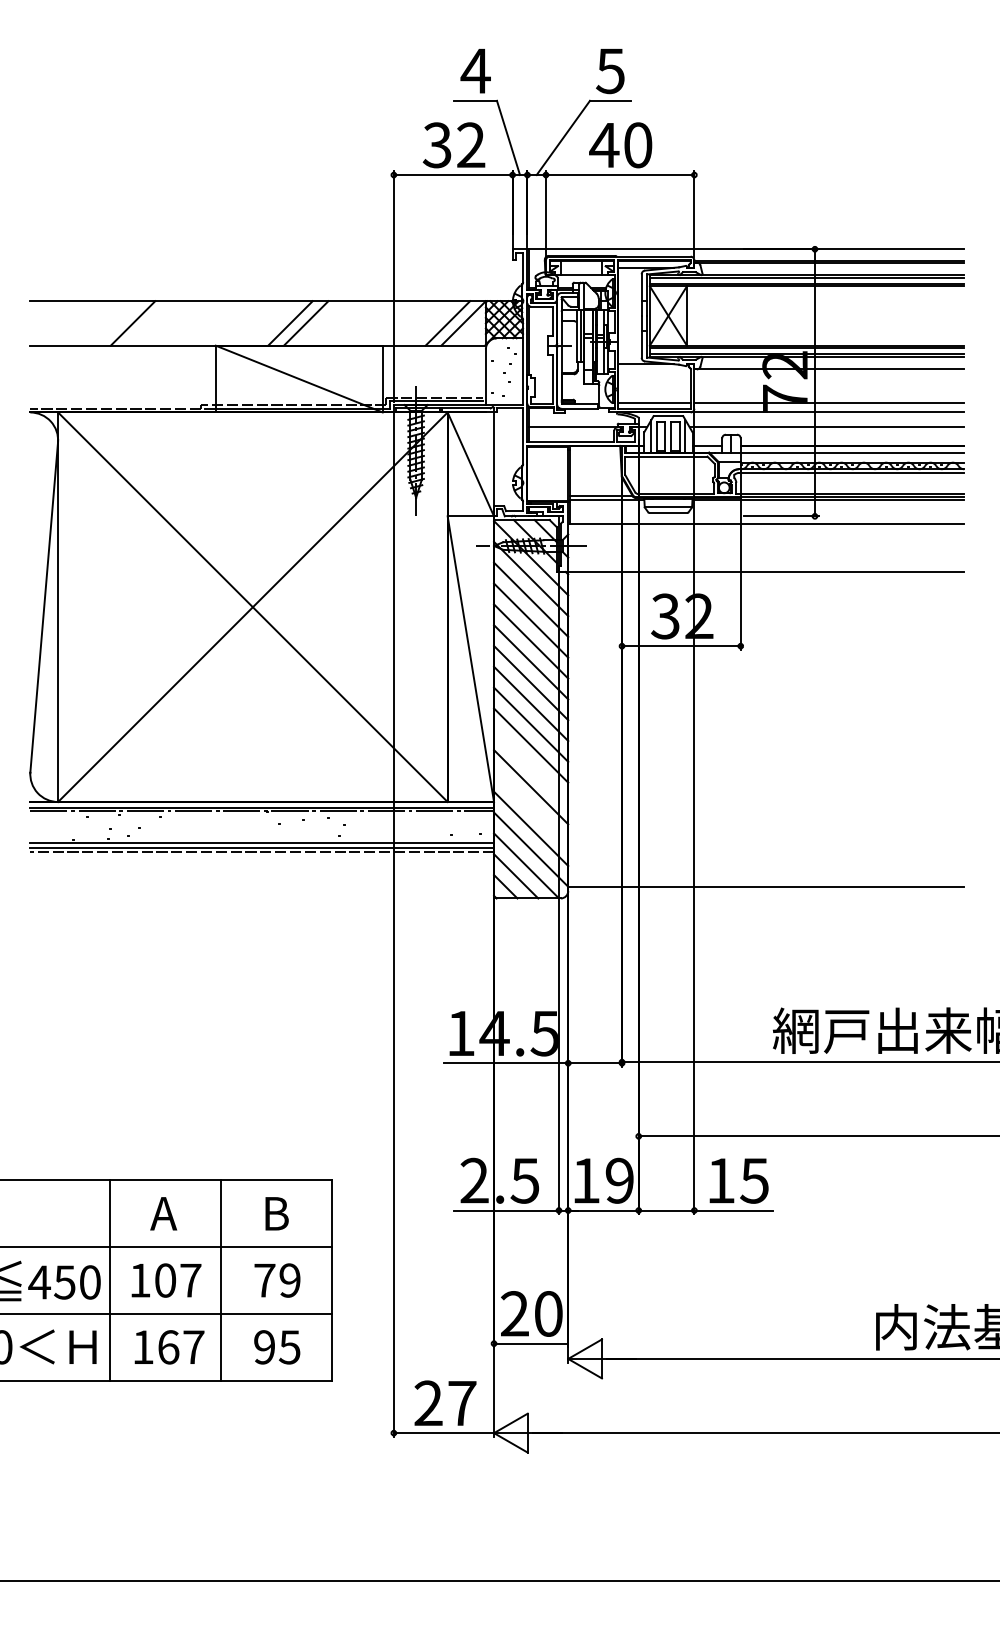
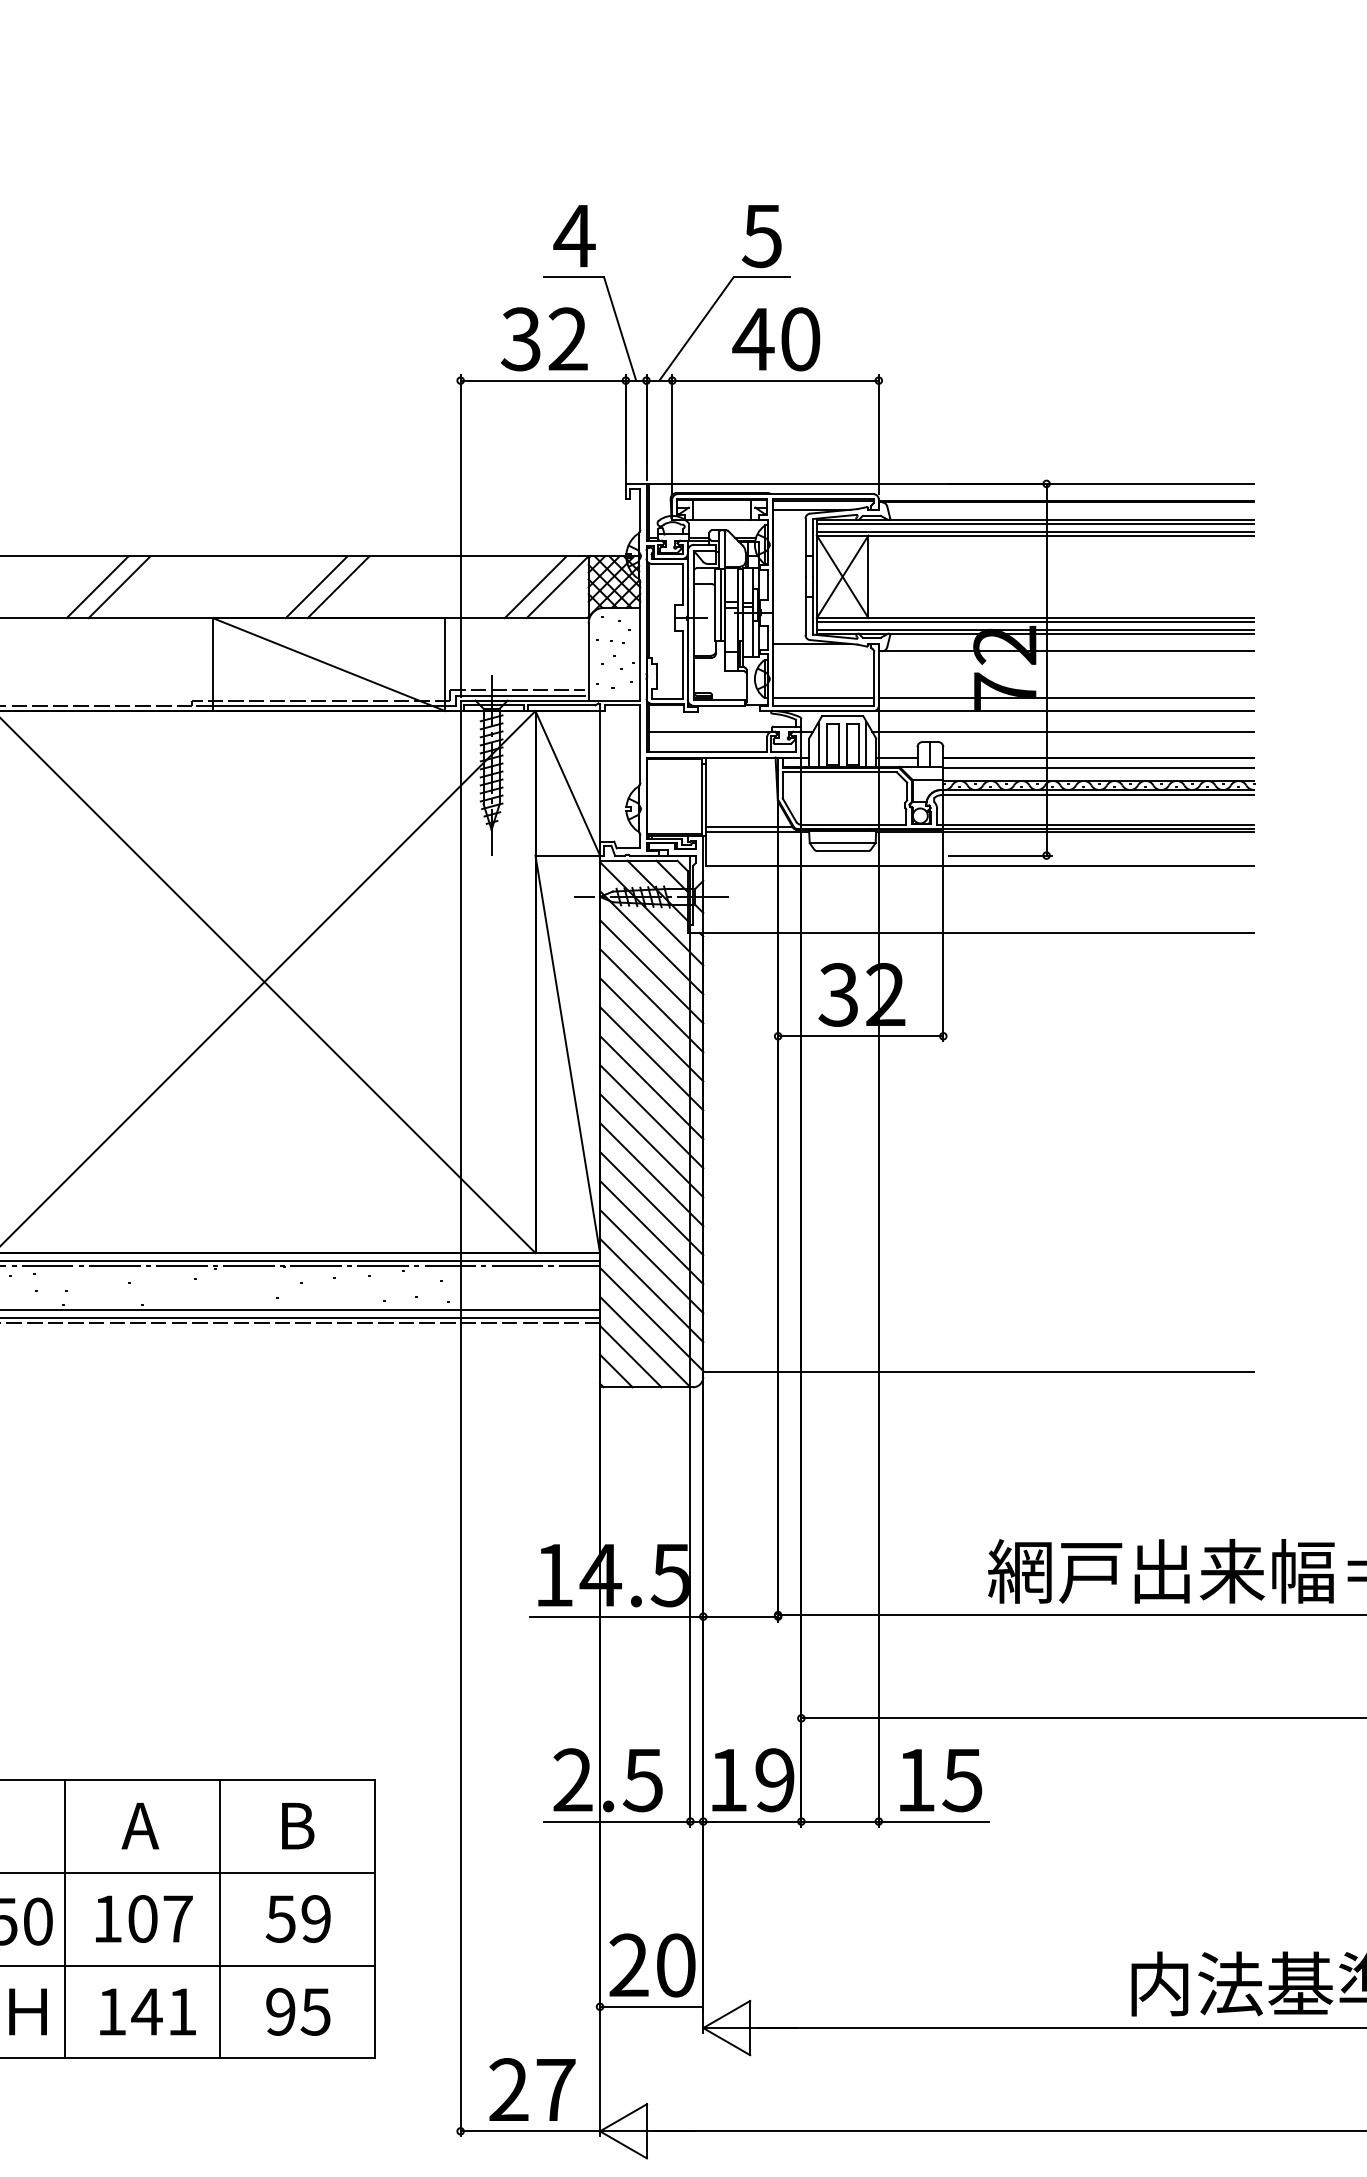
line: (148, 323) -> (119, 587), added
line: (531, 766) -> (652, 1203), added
line: (531, 807) -> (652, 1260), added
text: (264, 1280) -> (280, 1918), 79 -> 59
text: (180, 1347) -> (163, 2012), 167 -> 141

